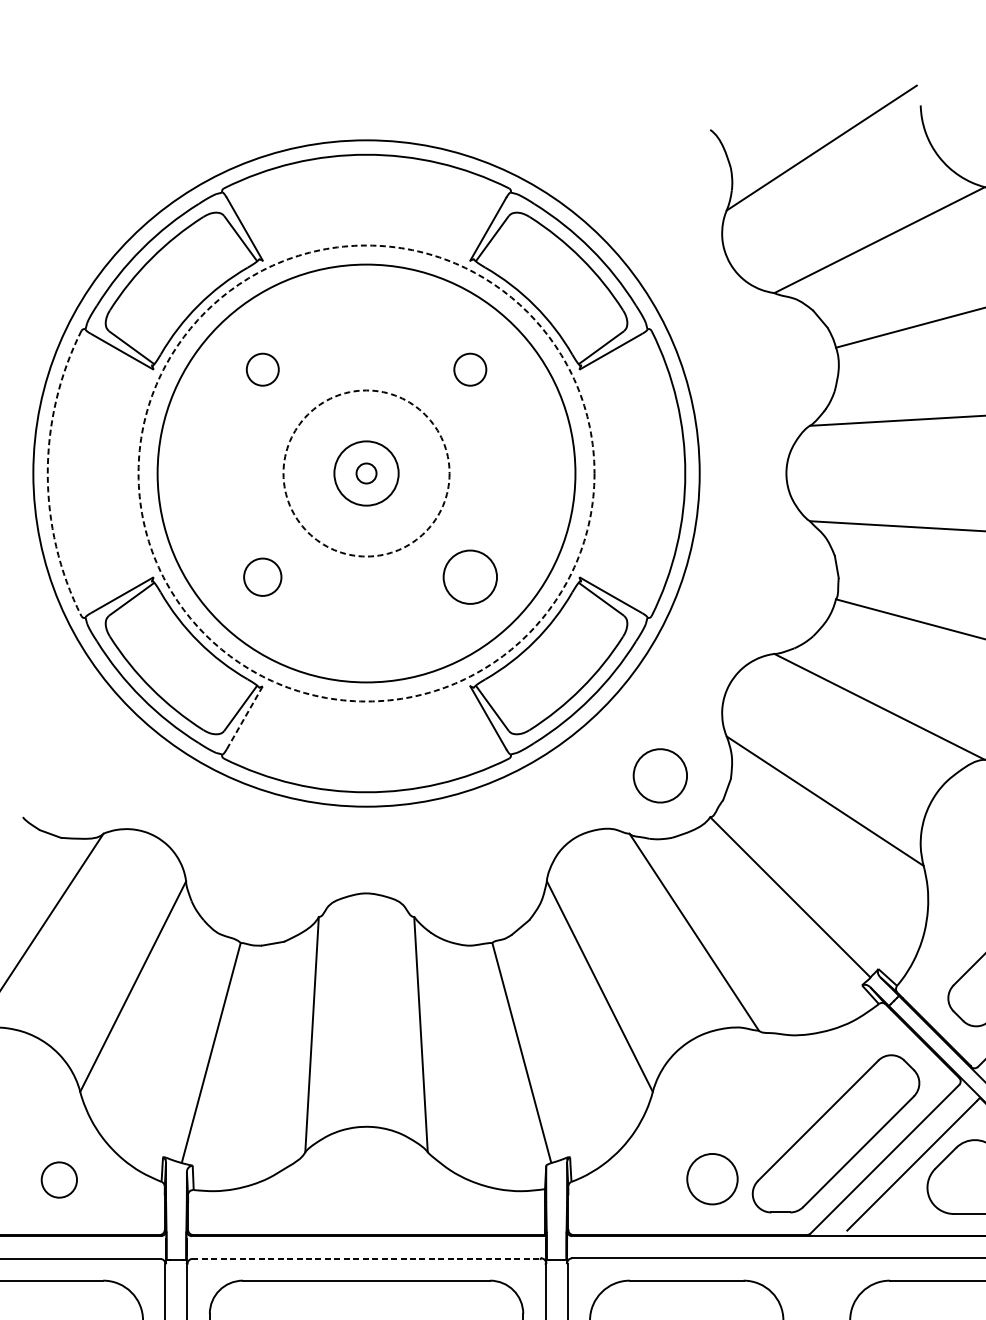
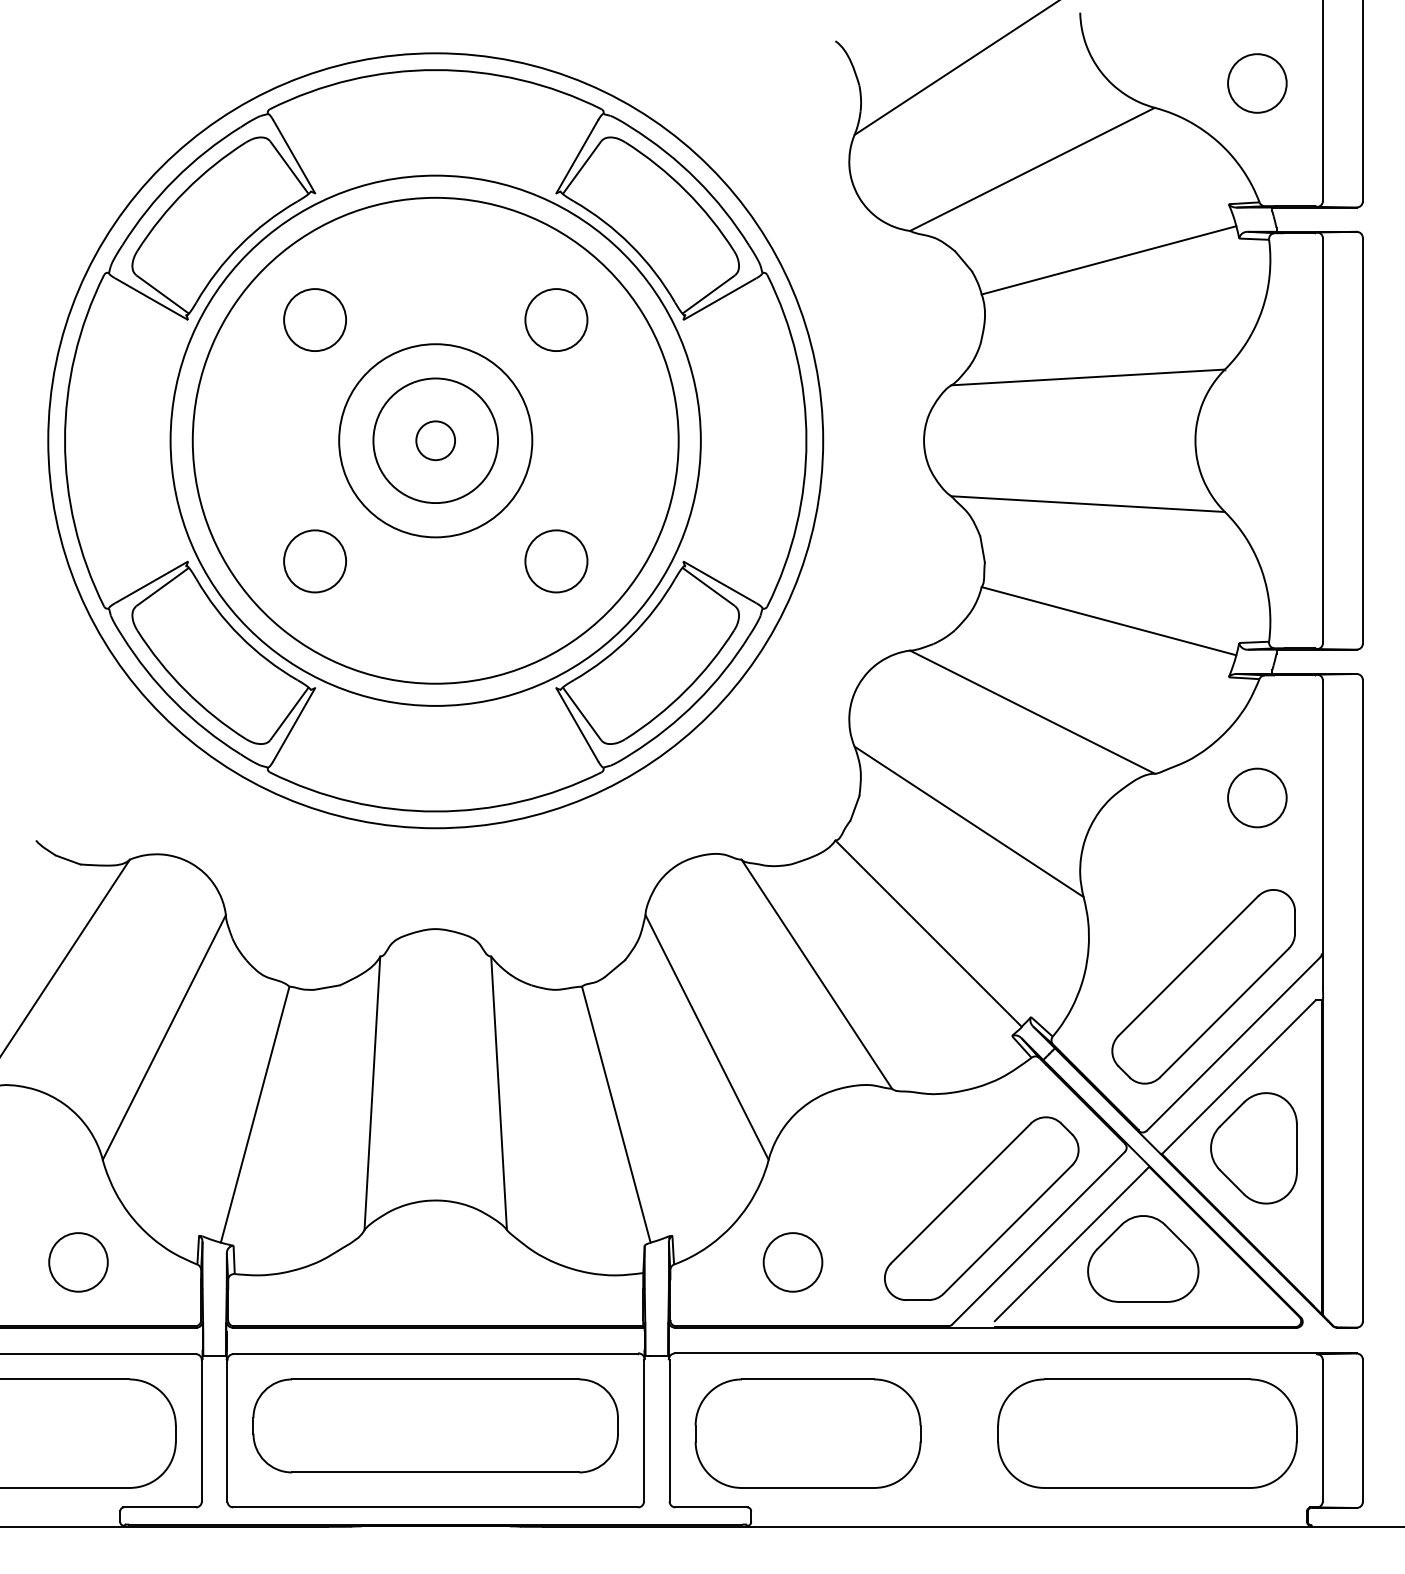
circle: (263, 370) -> (315, 320), size x1.67
circle: (470, 370) -> (556, 320), size x1.67
arc: (48, 473) -> (65, 440), dashed -> solid
circle: (366, 473) -> (435, 440), dashed -> solid
circle: (366, 473) -> (435, 440), dashed -> solid
circle: (366, 473) -> (435, 440), size x1.67
circle: (366, 473) -> (435, 440), size x1.67
circle: (262, 577) -> (314, 561), size x1.43
line: (245, 717) -> (294, 724), dashed -> solid
circle: (660, 775) -> (777, 792), removed
circle: (712, 1179) -> (792, 1262), moved
circle: (59, 1180) -> (78, 1262), size x1.43
line: (367, 1259) -> (436, 1354), dashed -> solid

